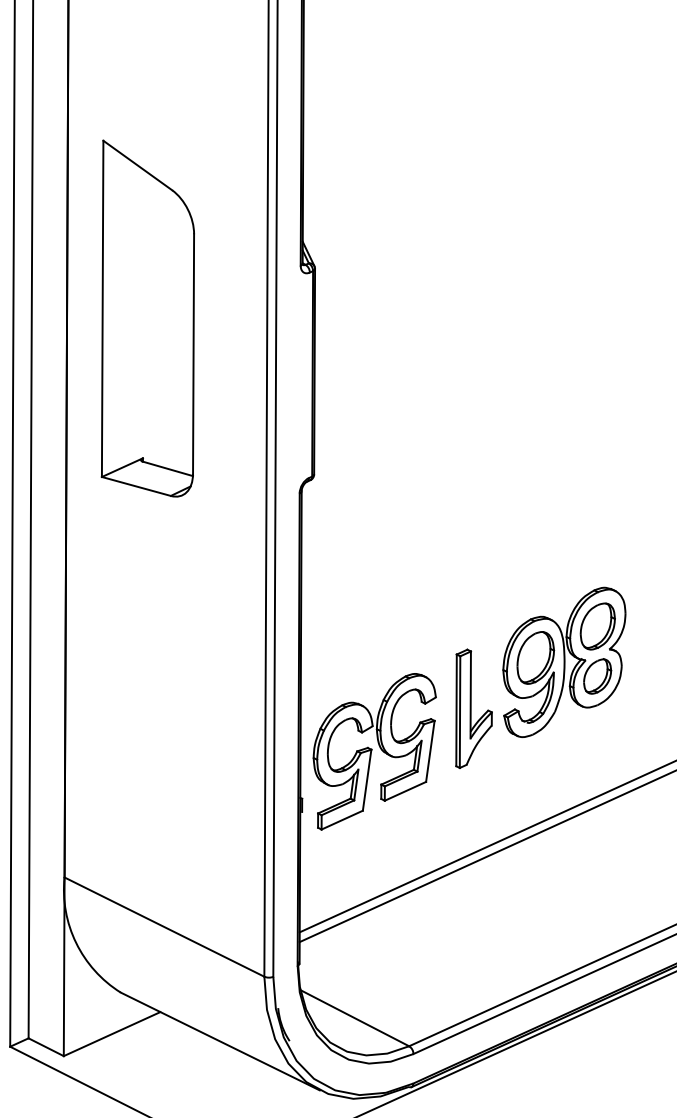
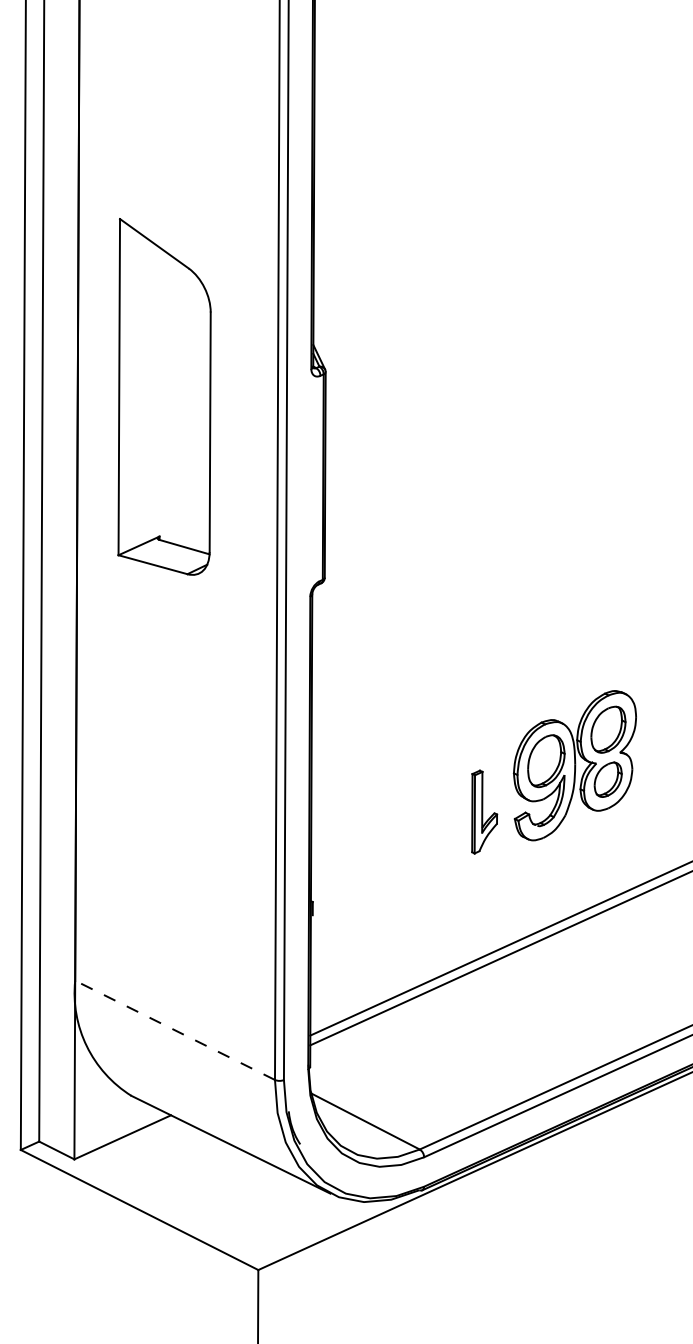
part: (147, 318) -> (164, 396), moved
part: (473, 708) -> (484, 811), size x0.7
part: (374, 751) -> (385, 854), removed
line: (164, 927) -> (175, 1030), solid -> dashed

